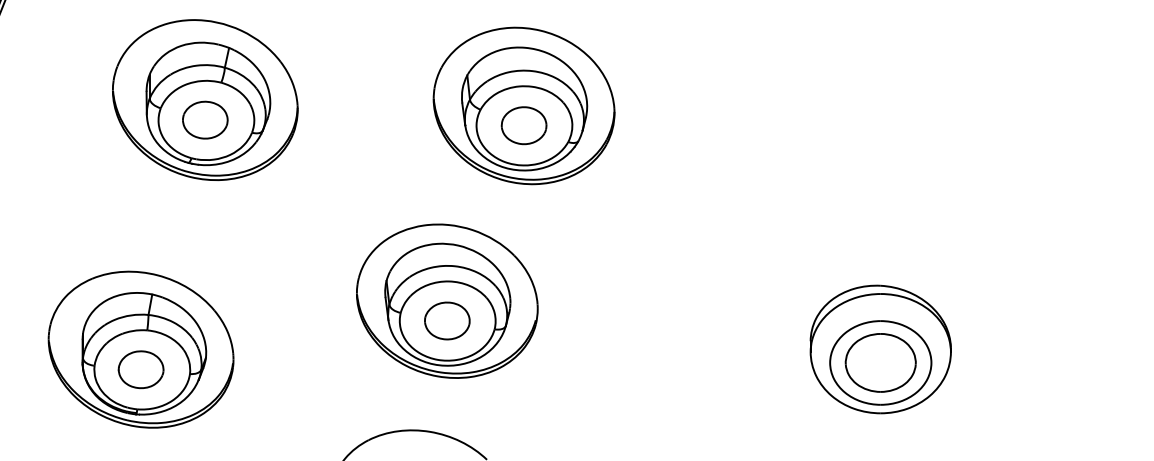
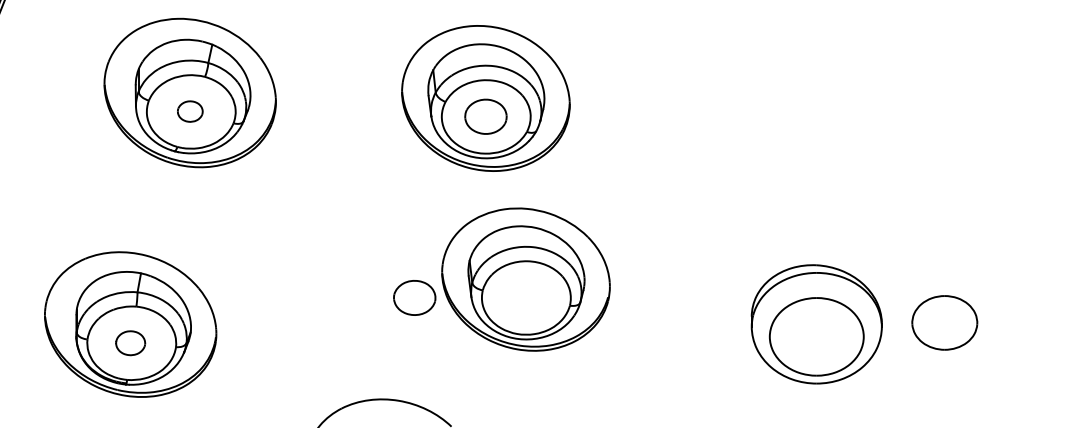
part: (205, 119) -> (190, 111), size x0.6
part: (447, 300) -> (526, 278), moved
part: (880, 362) -> (944, 322), moved
part: (140, 369) -> (130, 342), size x0.7

